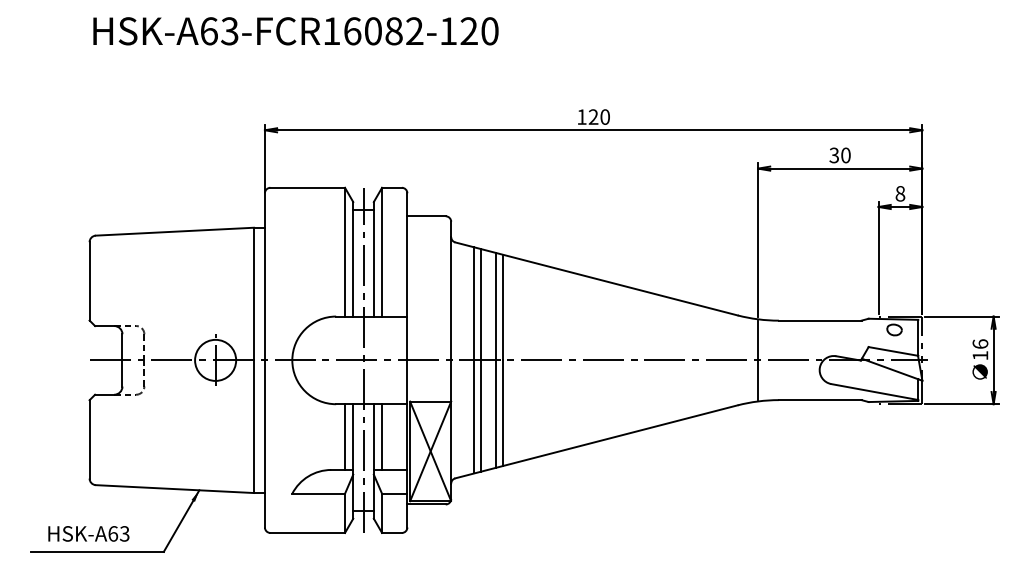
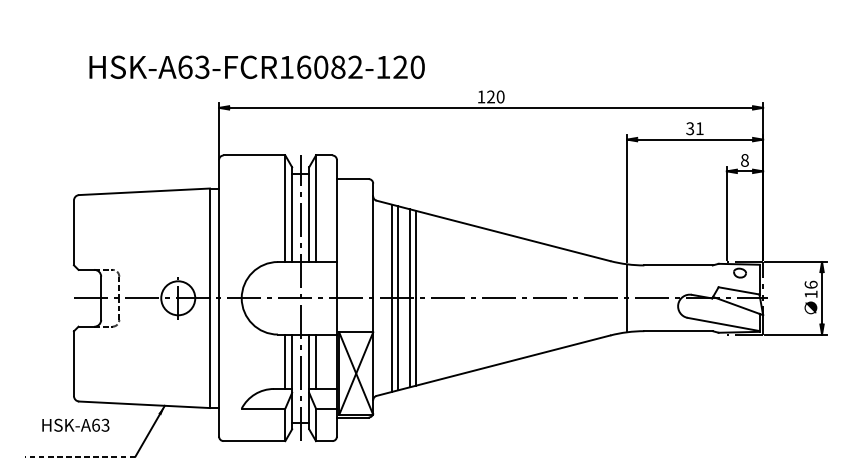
text: (295, 31) -> (256, 67), moved
text: (845, 155) -> (699, 128), 30 -> 31
text: (88, 533) -> (75, 424), moved
line: (96, 551) -> (79, 456), solid -> dashed

